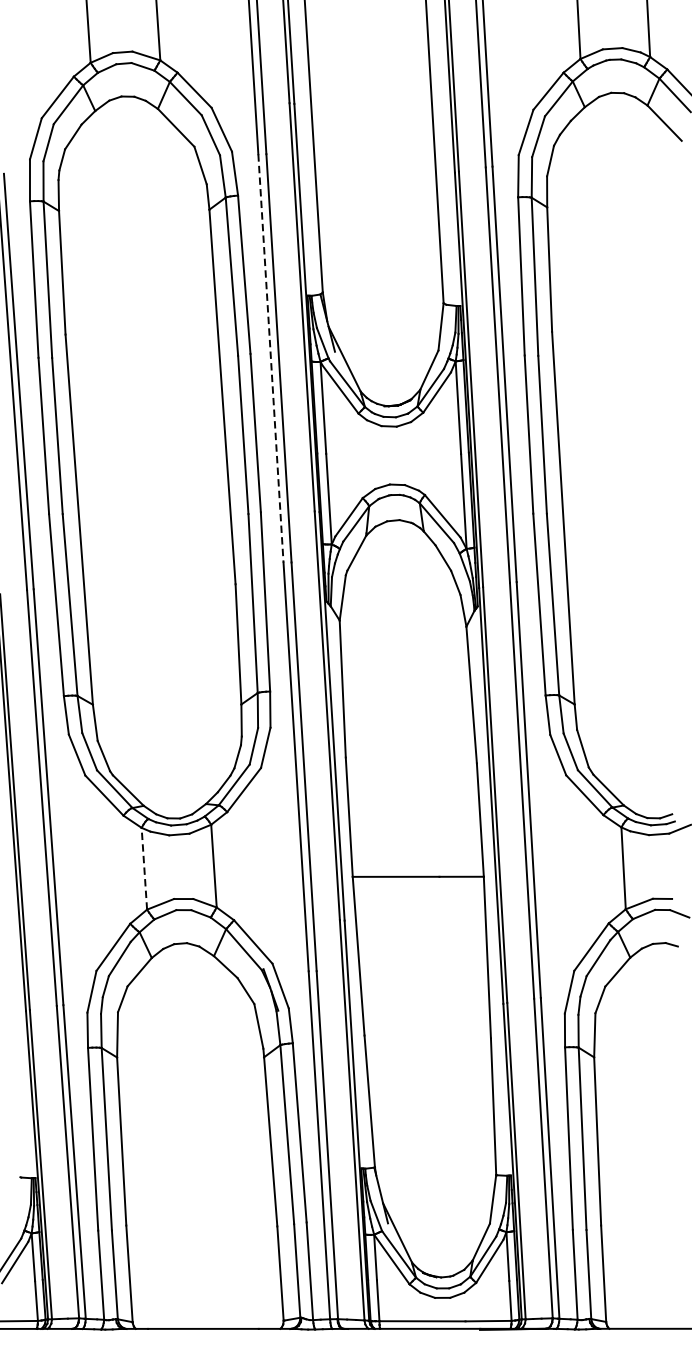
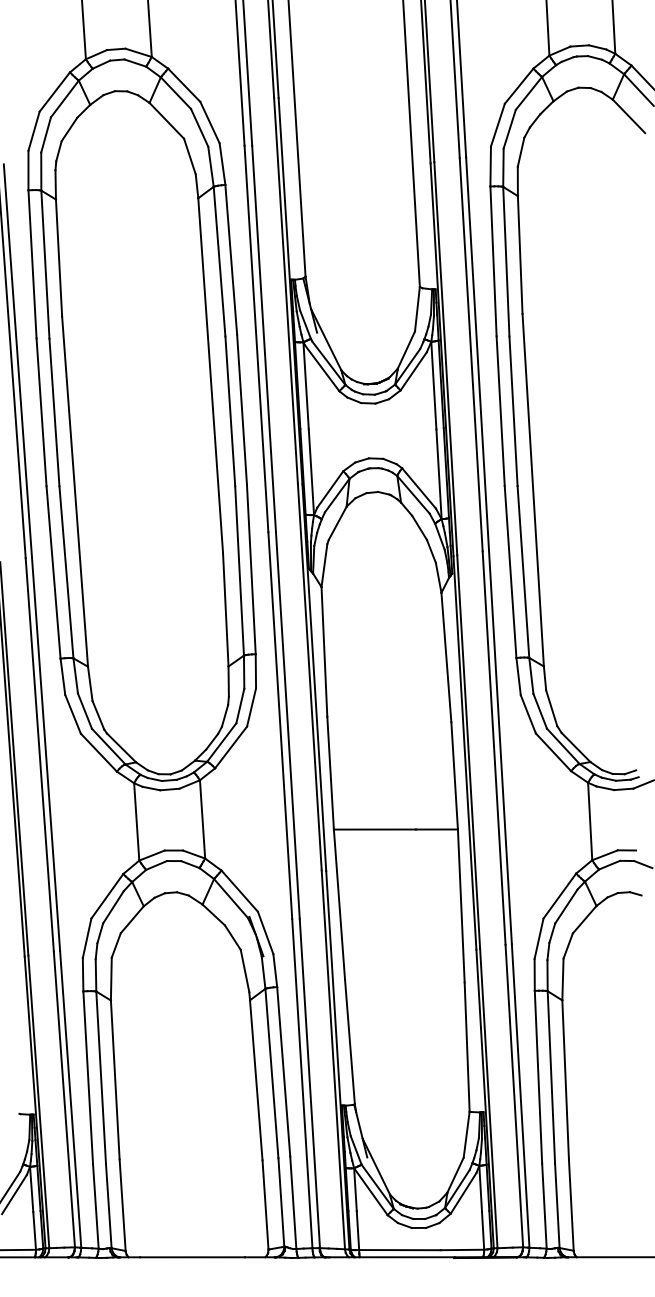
line: (270, 358) -> (256, 339), dashed -> solid
line: (144, 868) -> (136, 821), dashed -> solid

